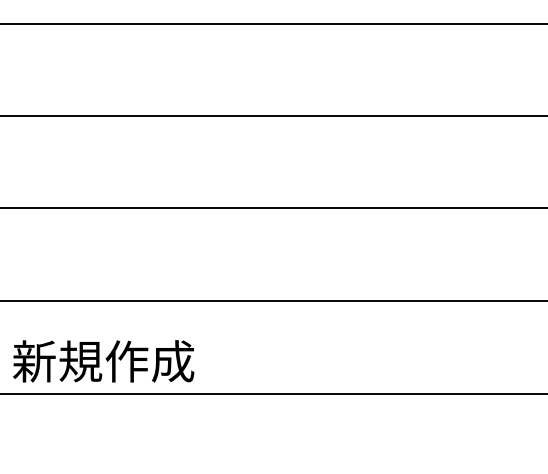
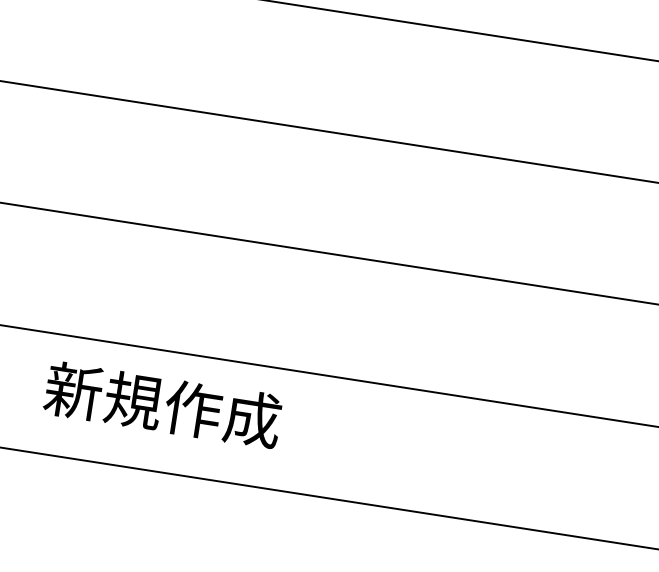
text: (103, 361) -> (162, 405), moved

